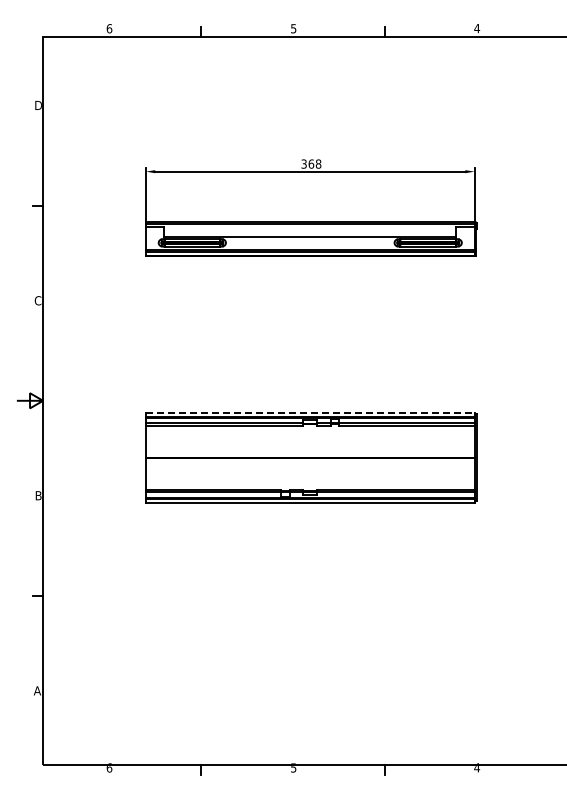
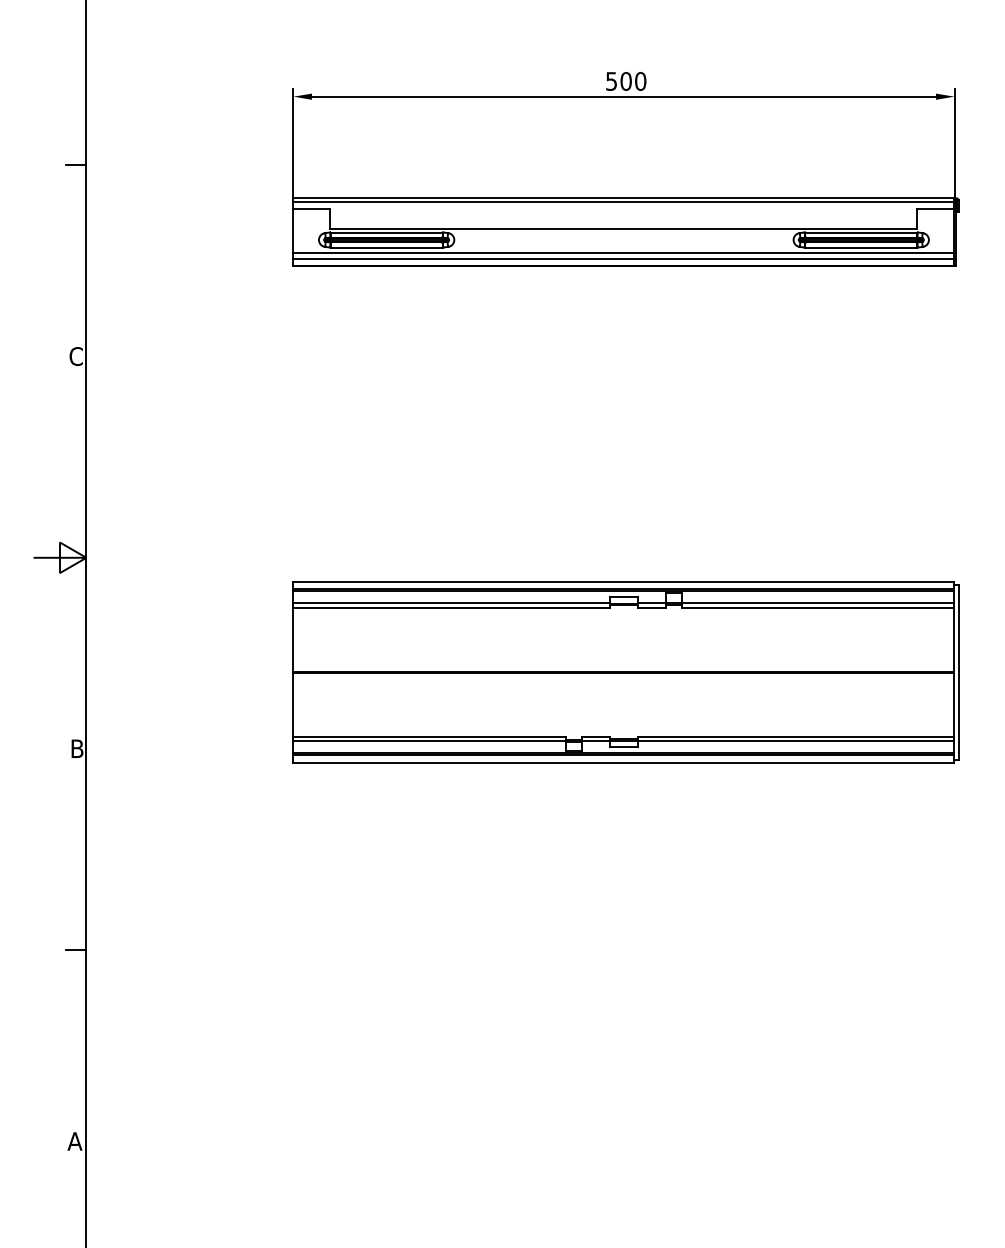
text: (311, 163) -> (626, 80), 368 -> 500
line: (310, 412) -> (624, 581), dashed -> solid

